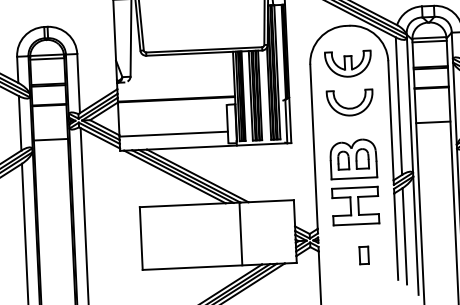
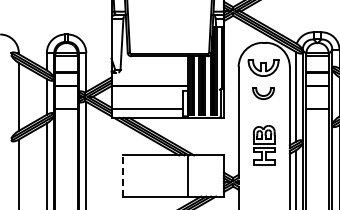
part: (349, 103) -> (263, 93), size x0.7
part: (354, 180) -> (264, 144), size x0.7
line: (140, 237) -> (122, 175), solid -> dashed
part: (362, 255) -> (267, 193), removed

